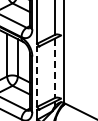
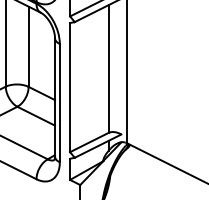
line: (55, 68) -> (109, 69), dashed -> solid
line: (37, 76) -> (70, 86), dashed -> solid

